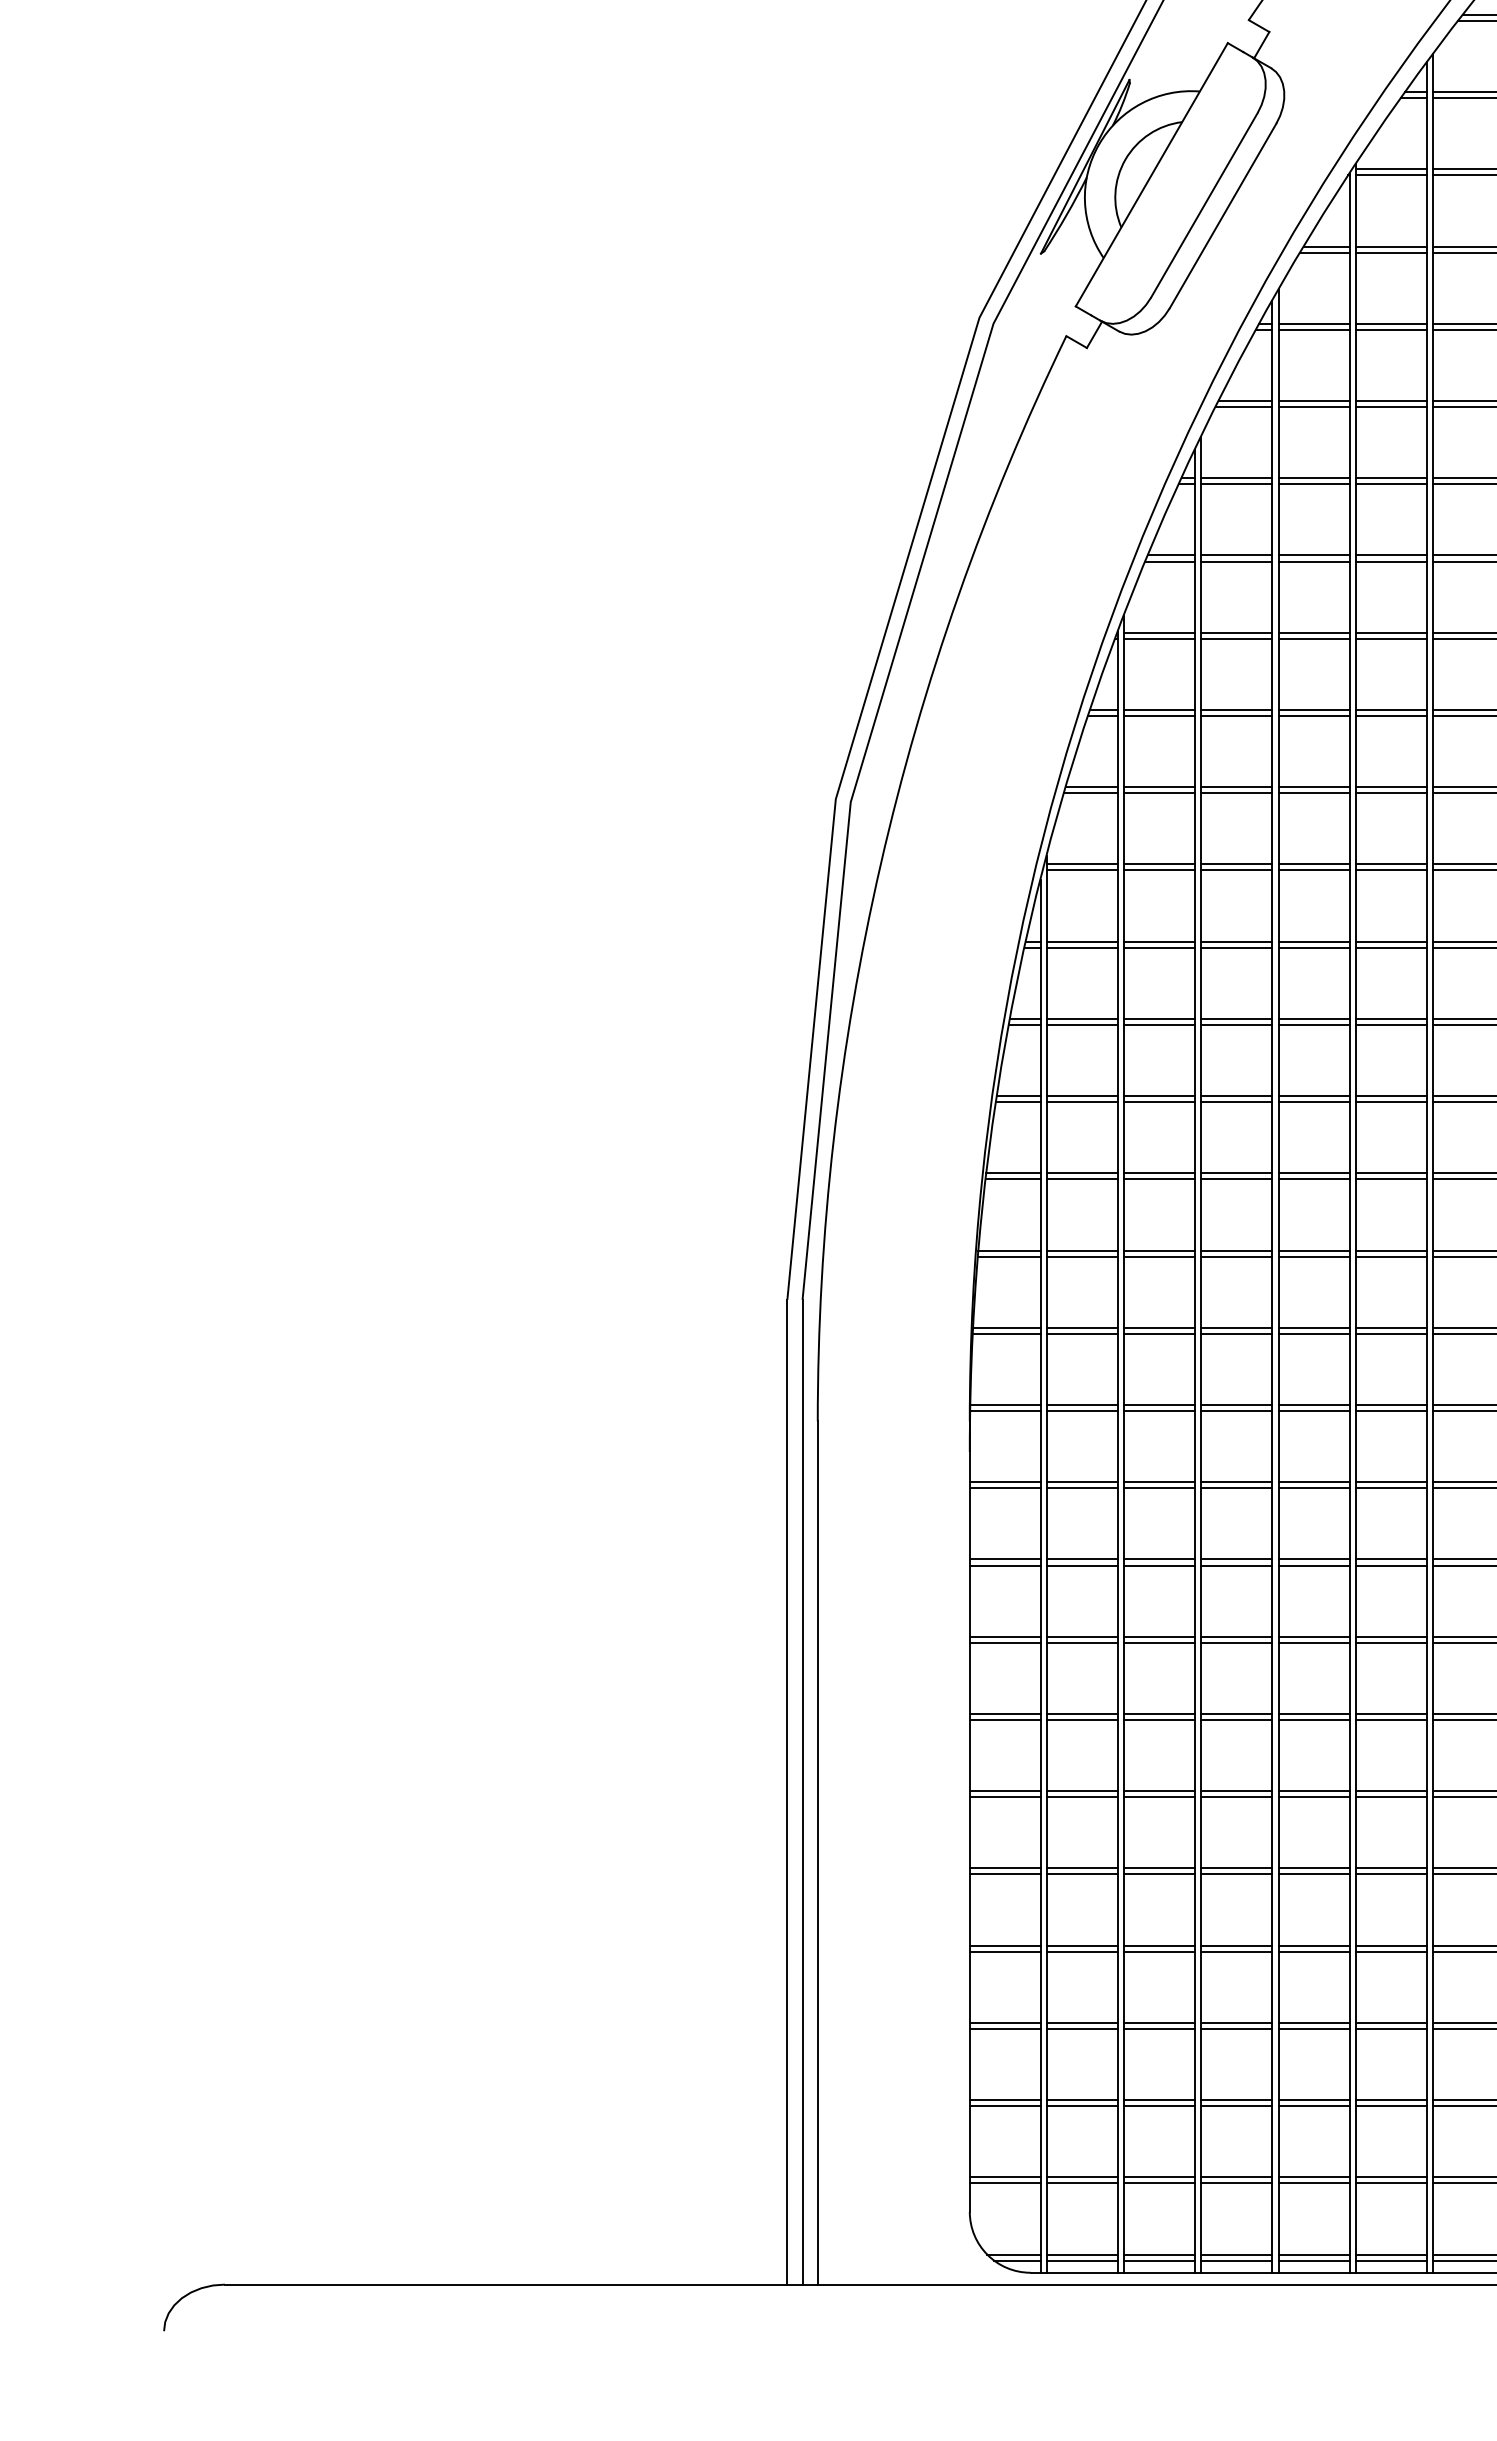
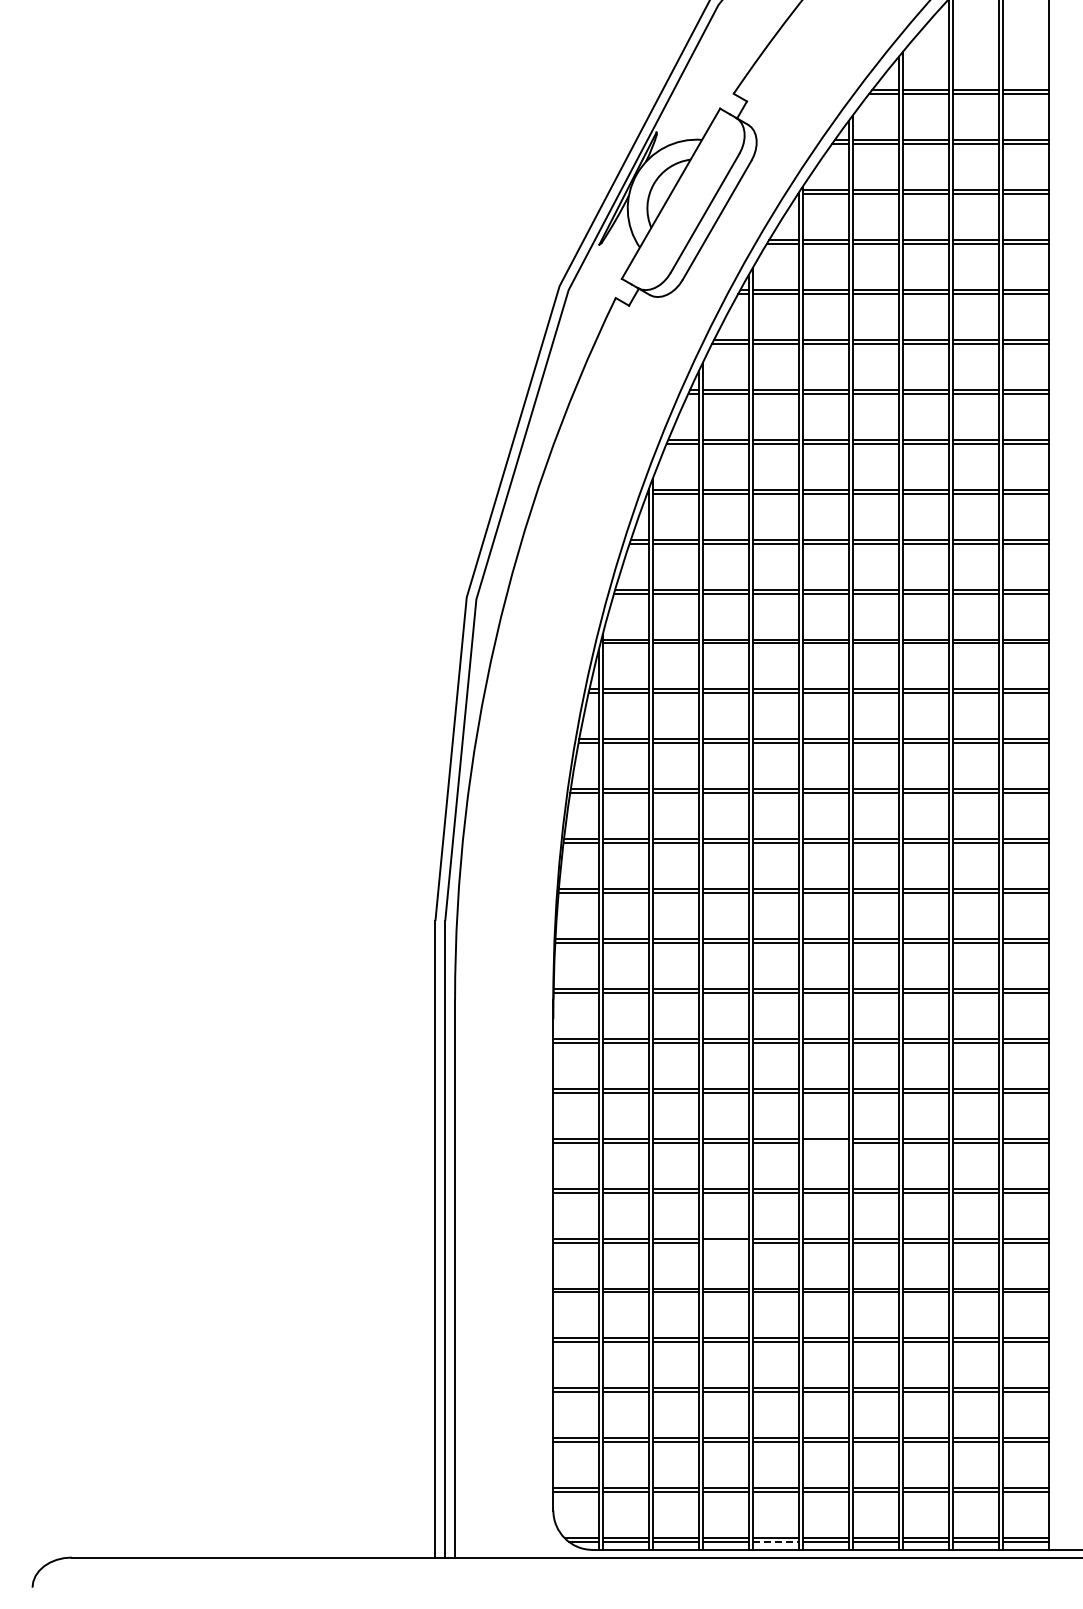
line: (1390, 1642) -> (825, 1142), removed
line: (1236, 1797) -> (725, 1242), removed
line: (1313, 2261) -> (775, 1542), solid -> dashed

